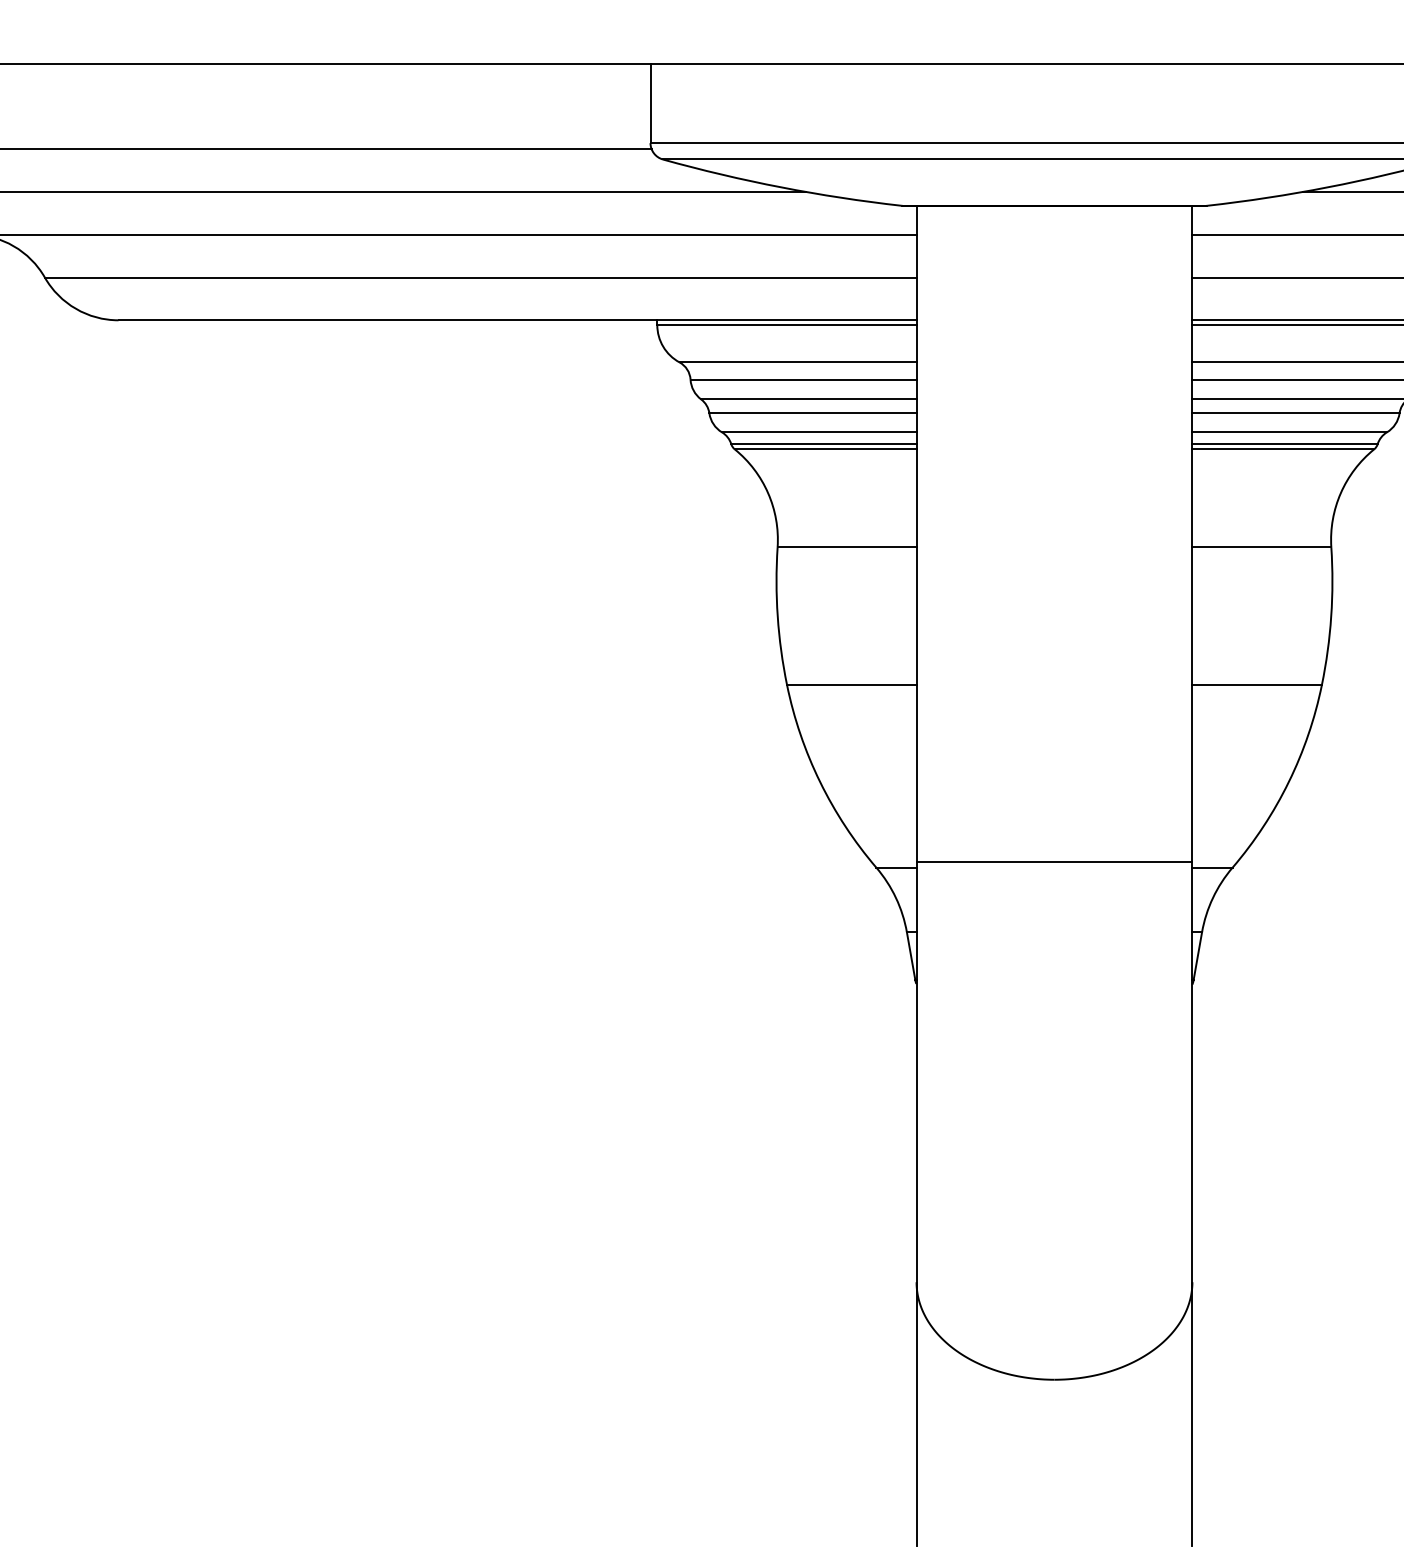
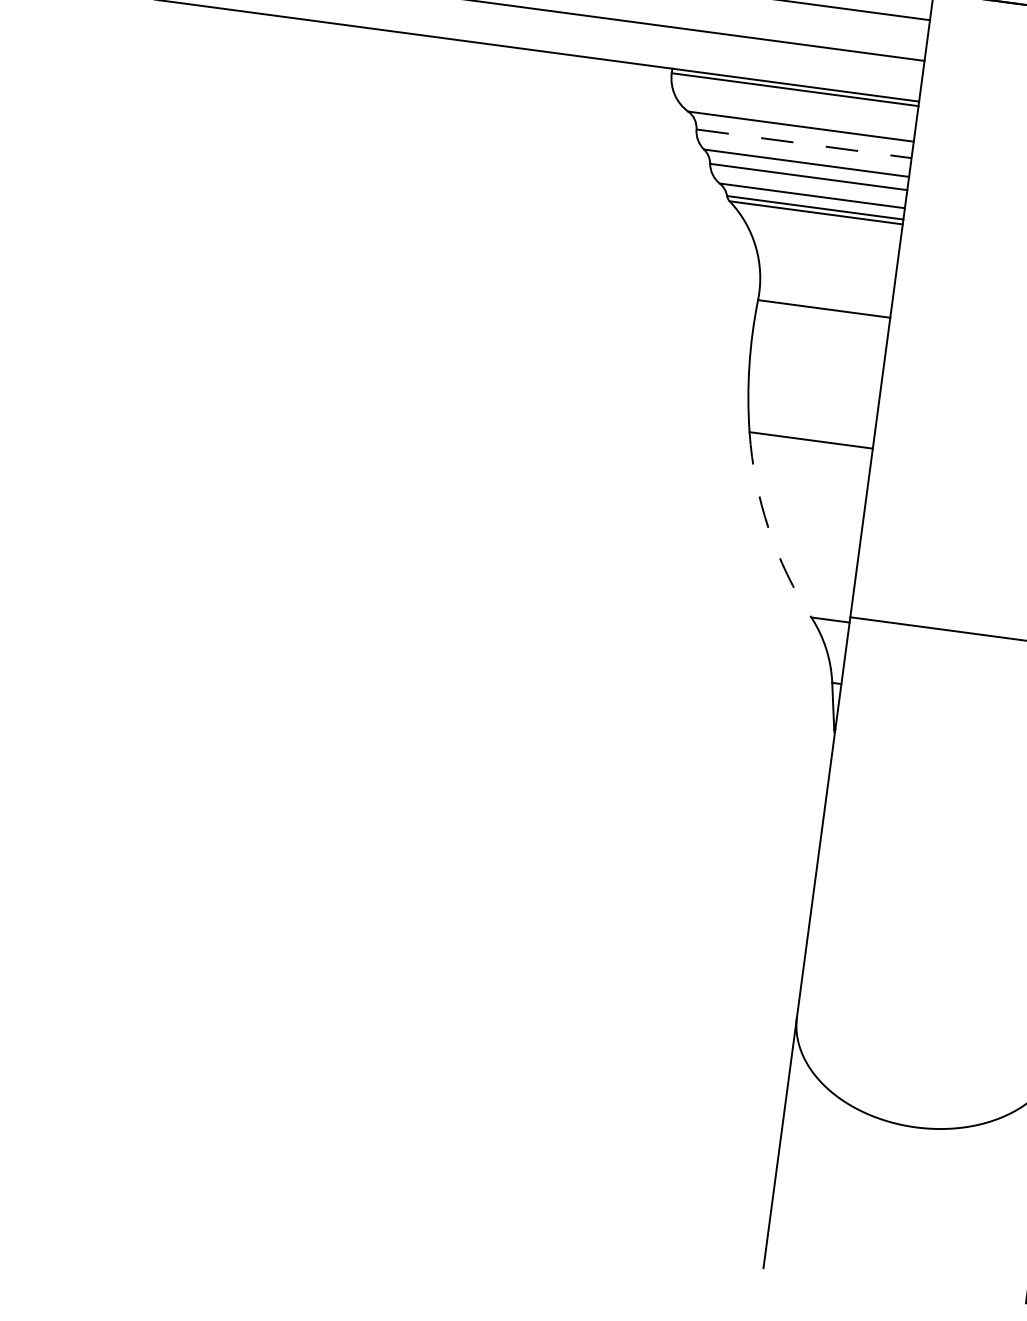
line: (804, 379) -> (804, 143), solid -> dashed
arc: (820, 782) -> (769, 529), solid -> dashed

